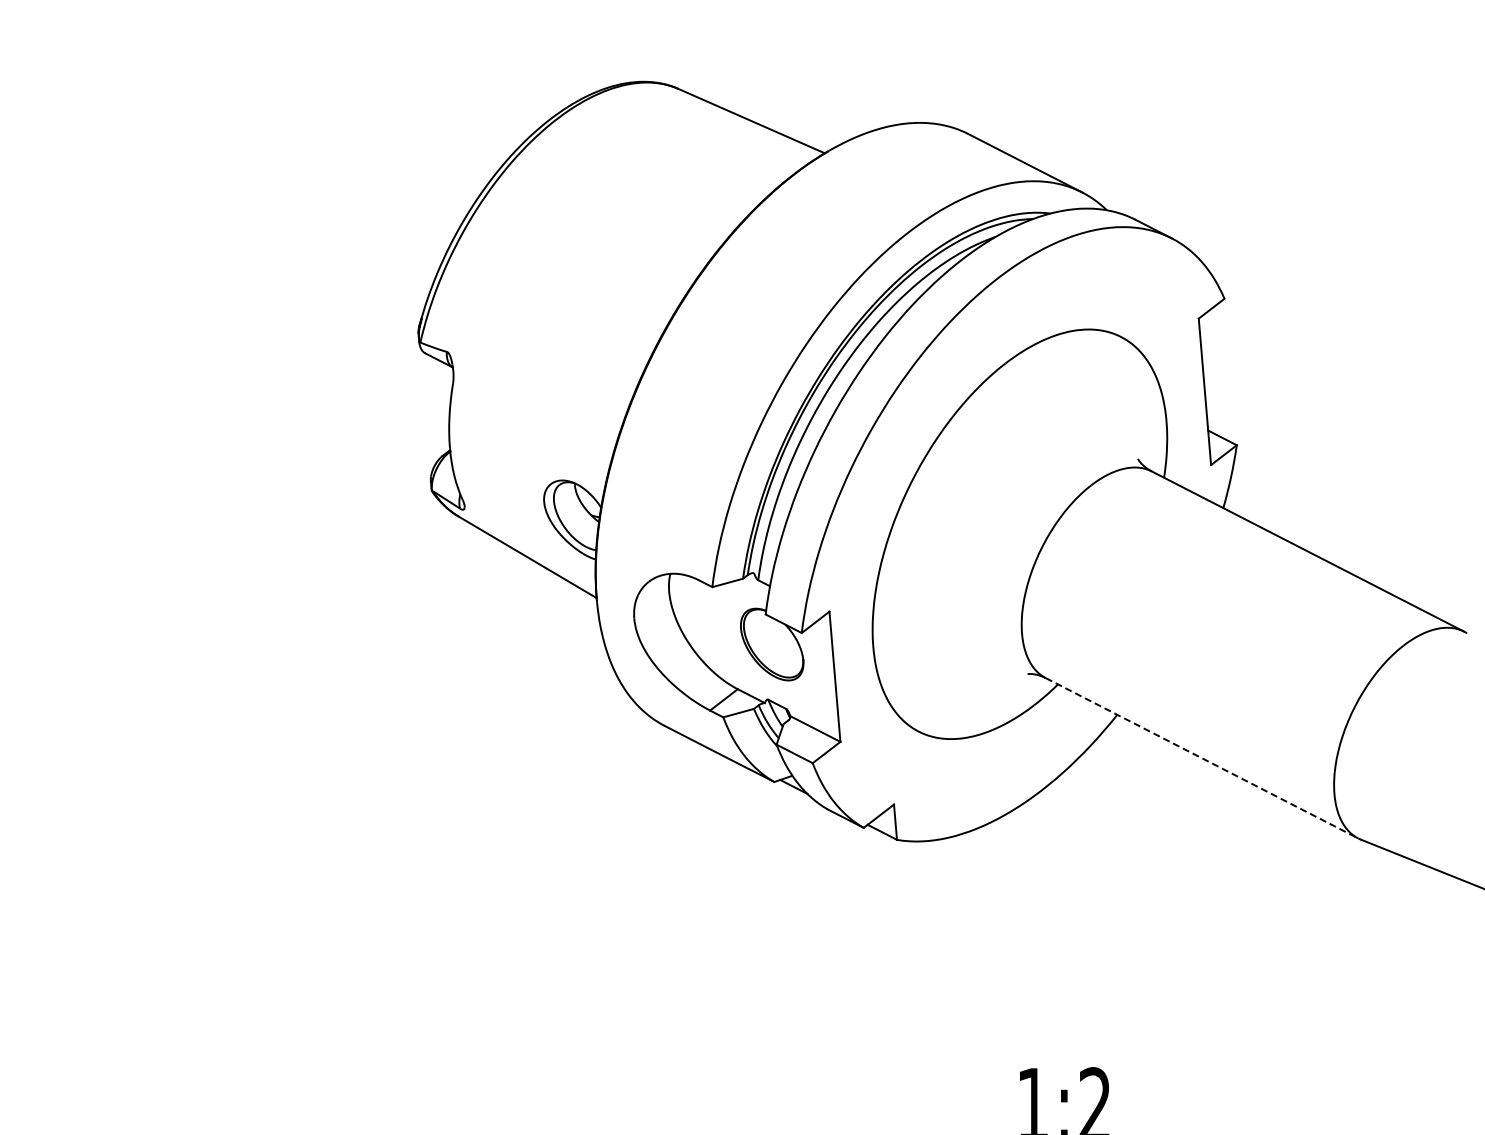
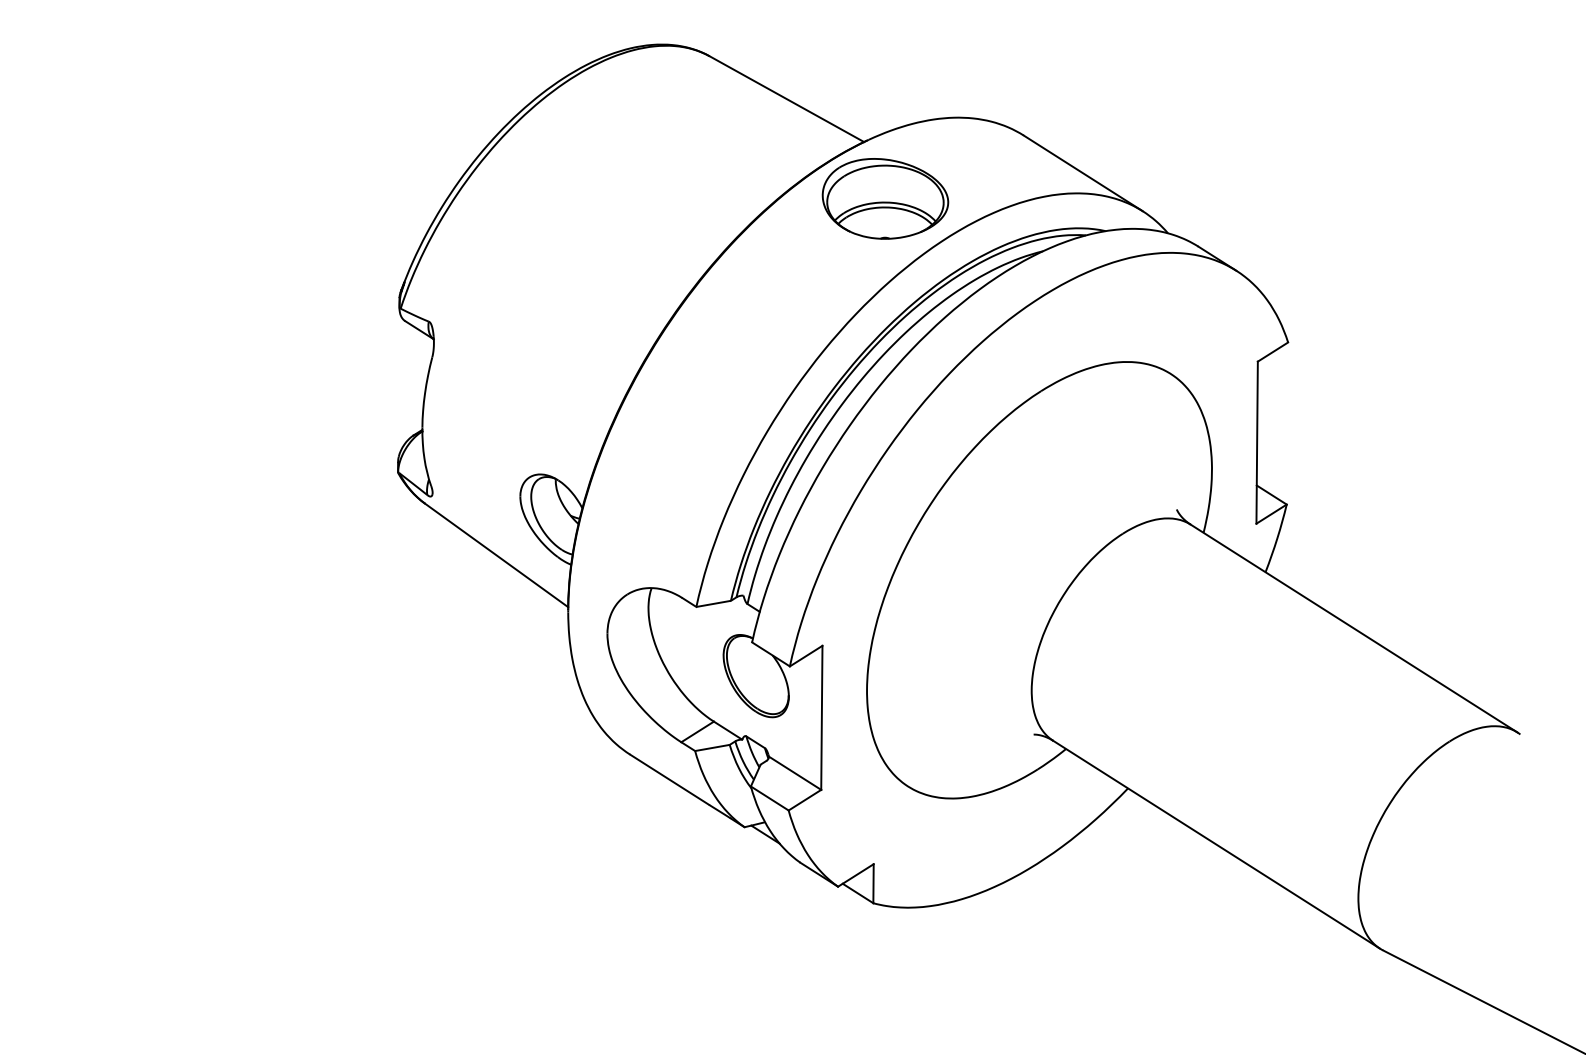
part: (848, 203) -> (884, 199), added
line: (1202, 758) -> (1217, 845), dashed -> solid

